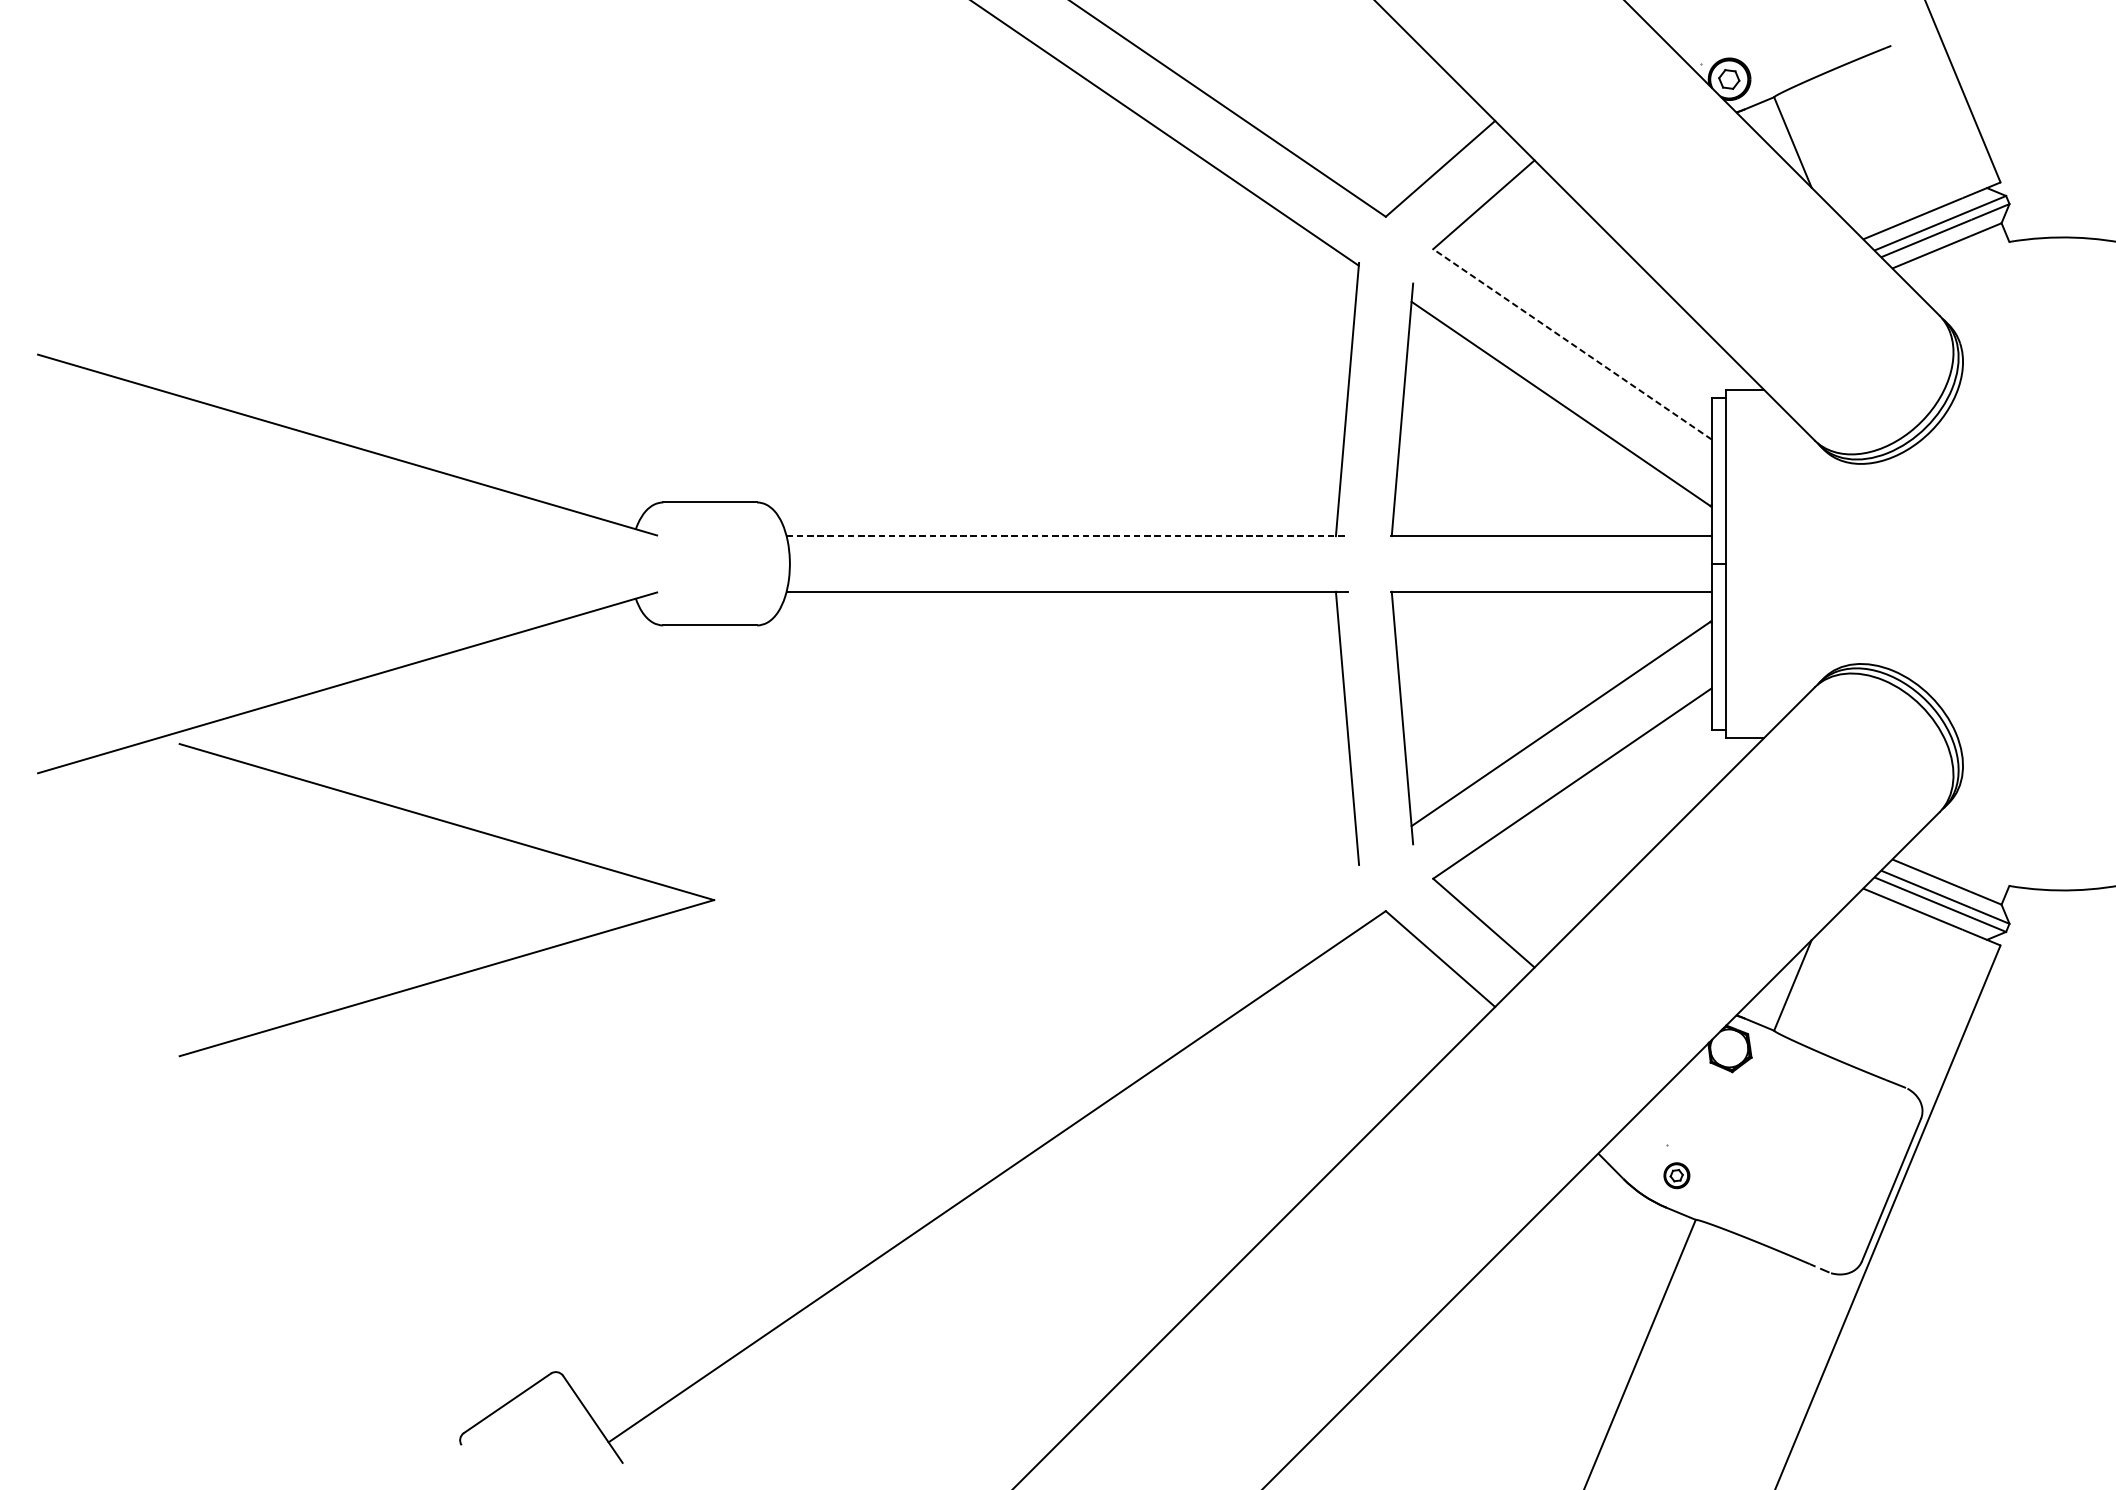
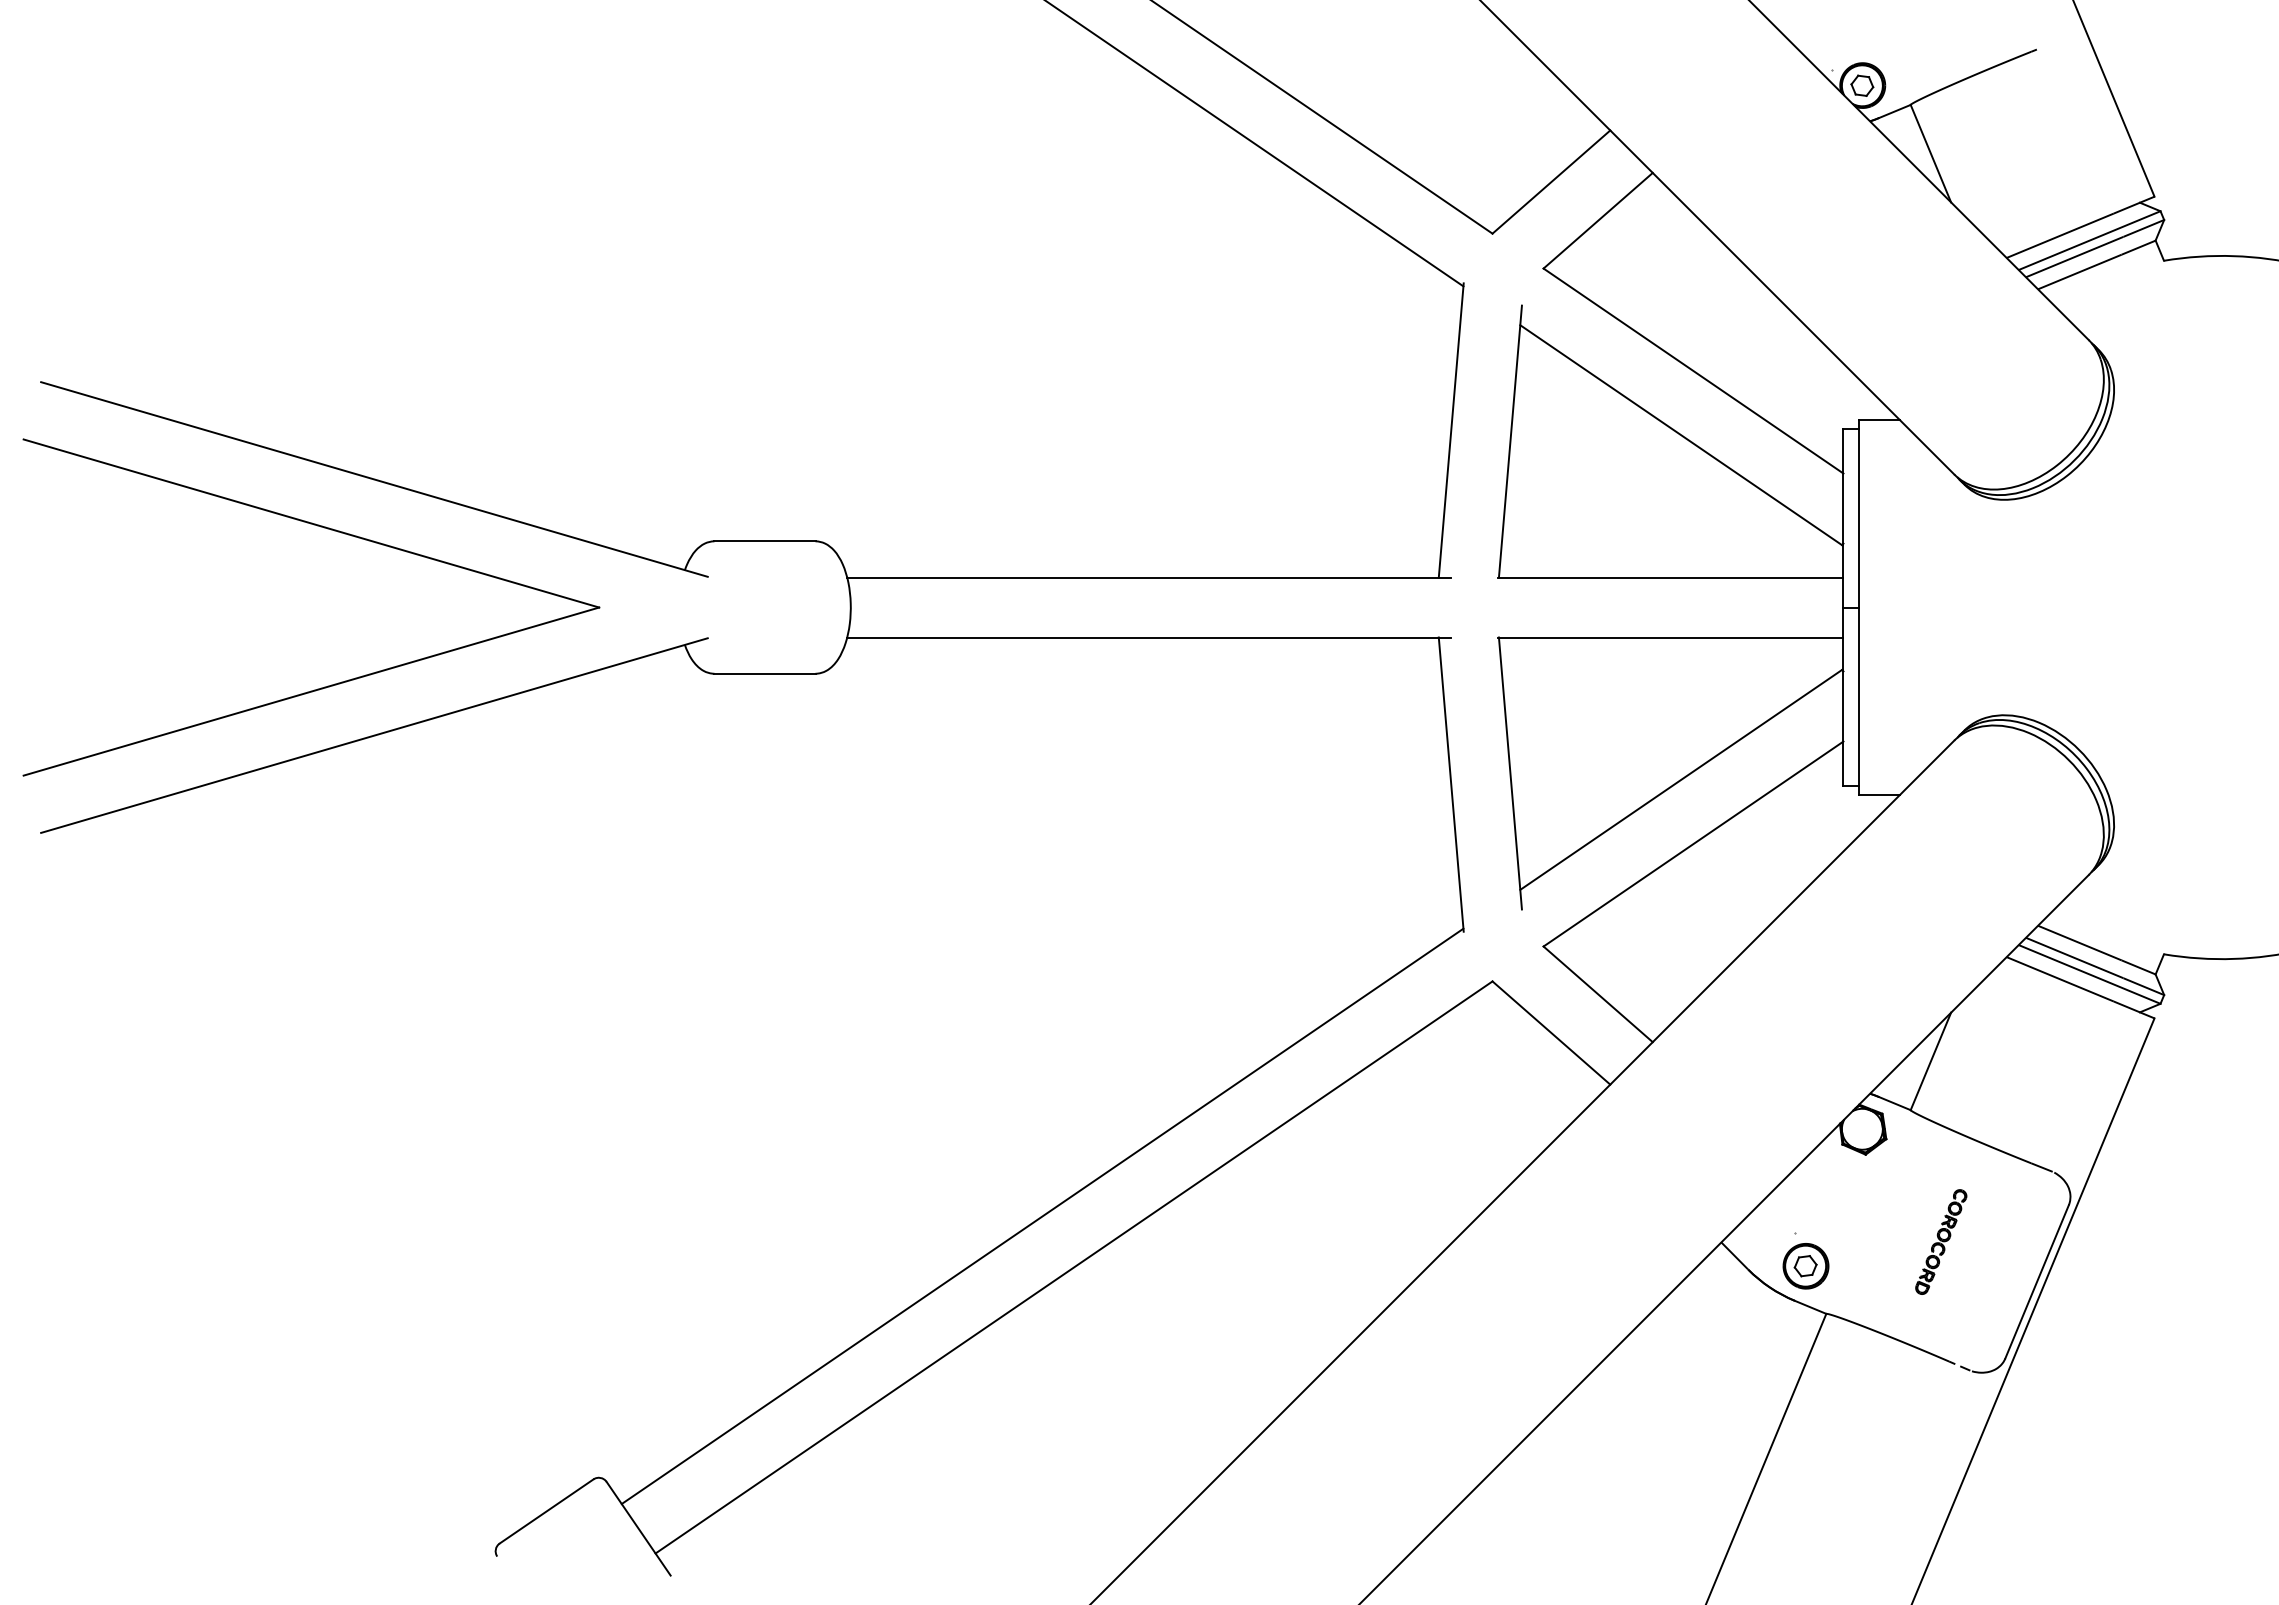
line: (1572, 344) -> (1693, 371), dashed -> solid
line: (1067, 536) -> (1149, 577), dashed -> solid
part: (468, 829) -> (334, 531), moved
line: (967, 1129) -> (1042, 1216), added
part: (1802, 1152) -> (1941, 1241), added
part: (1676, 1175) -> (1805, 1266), size x1.67

